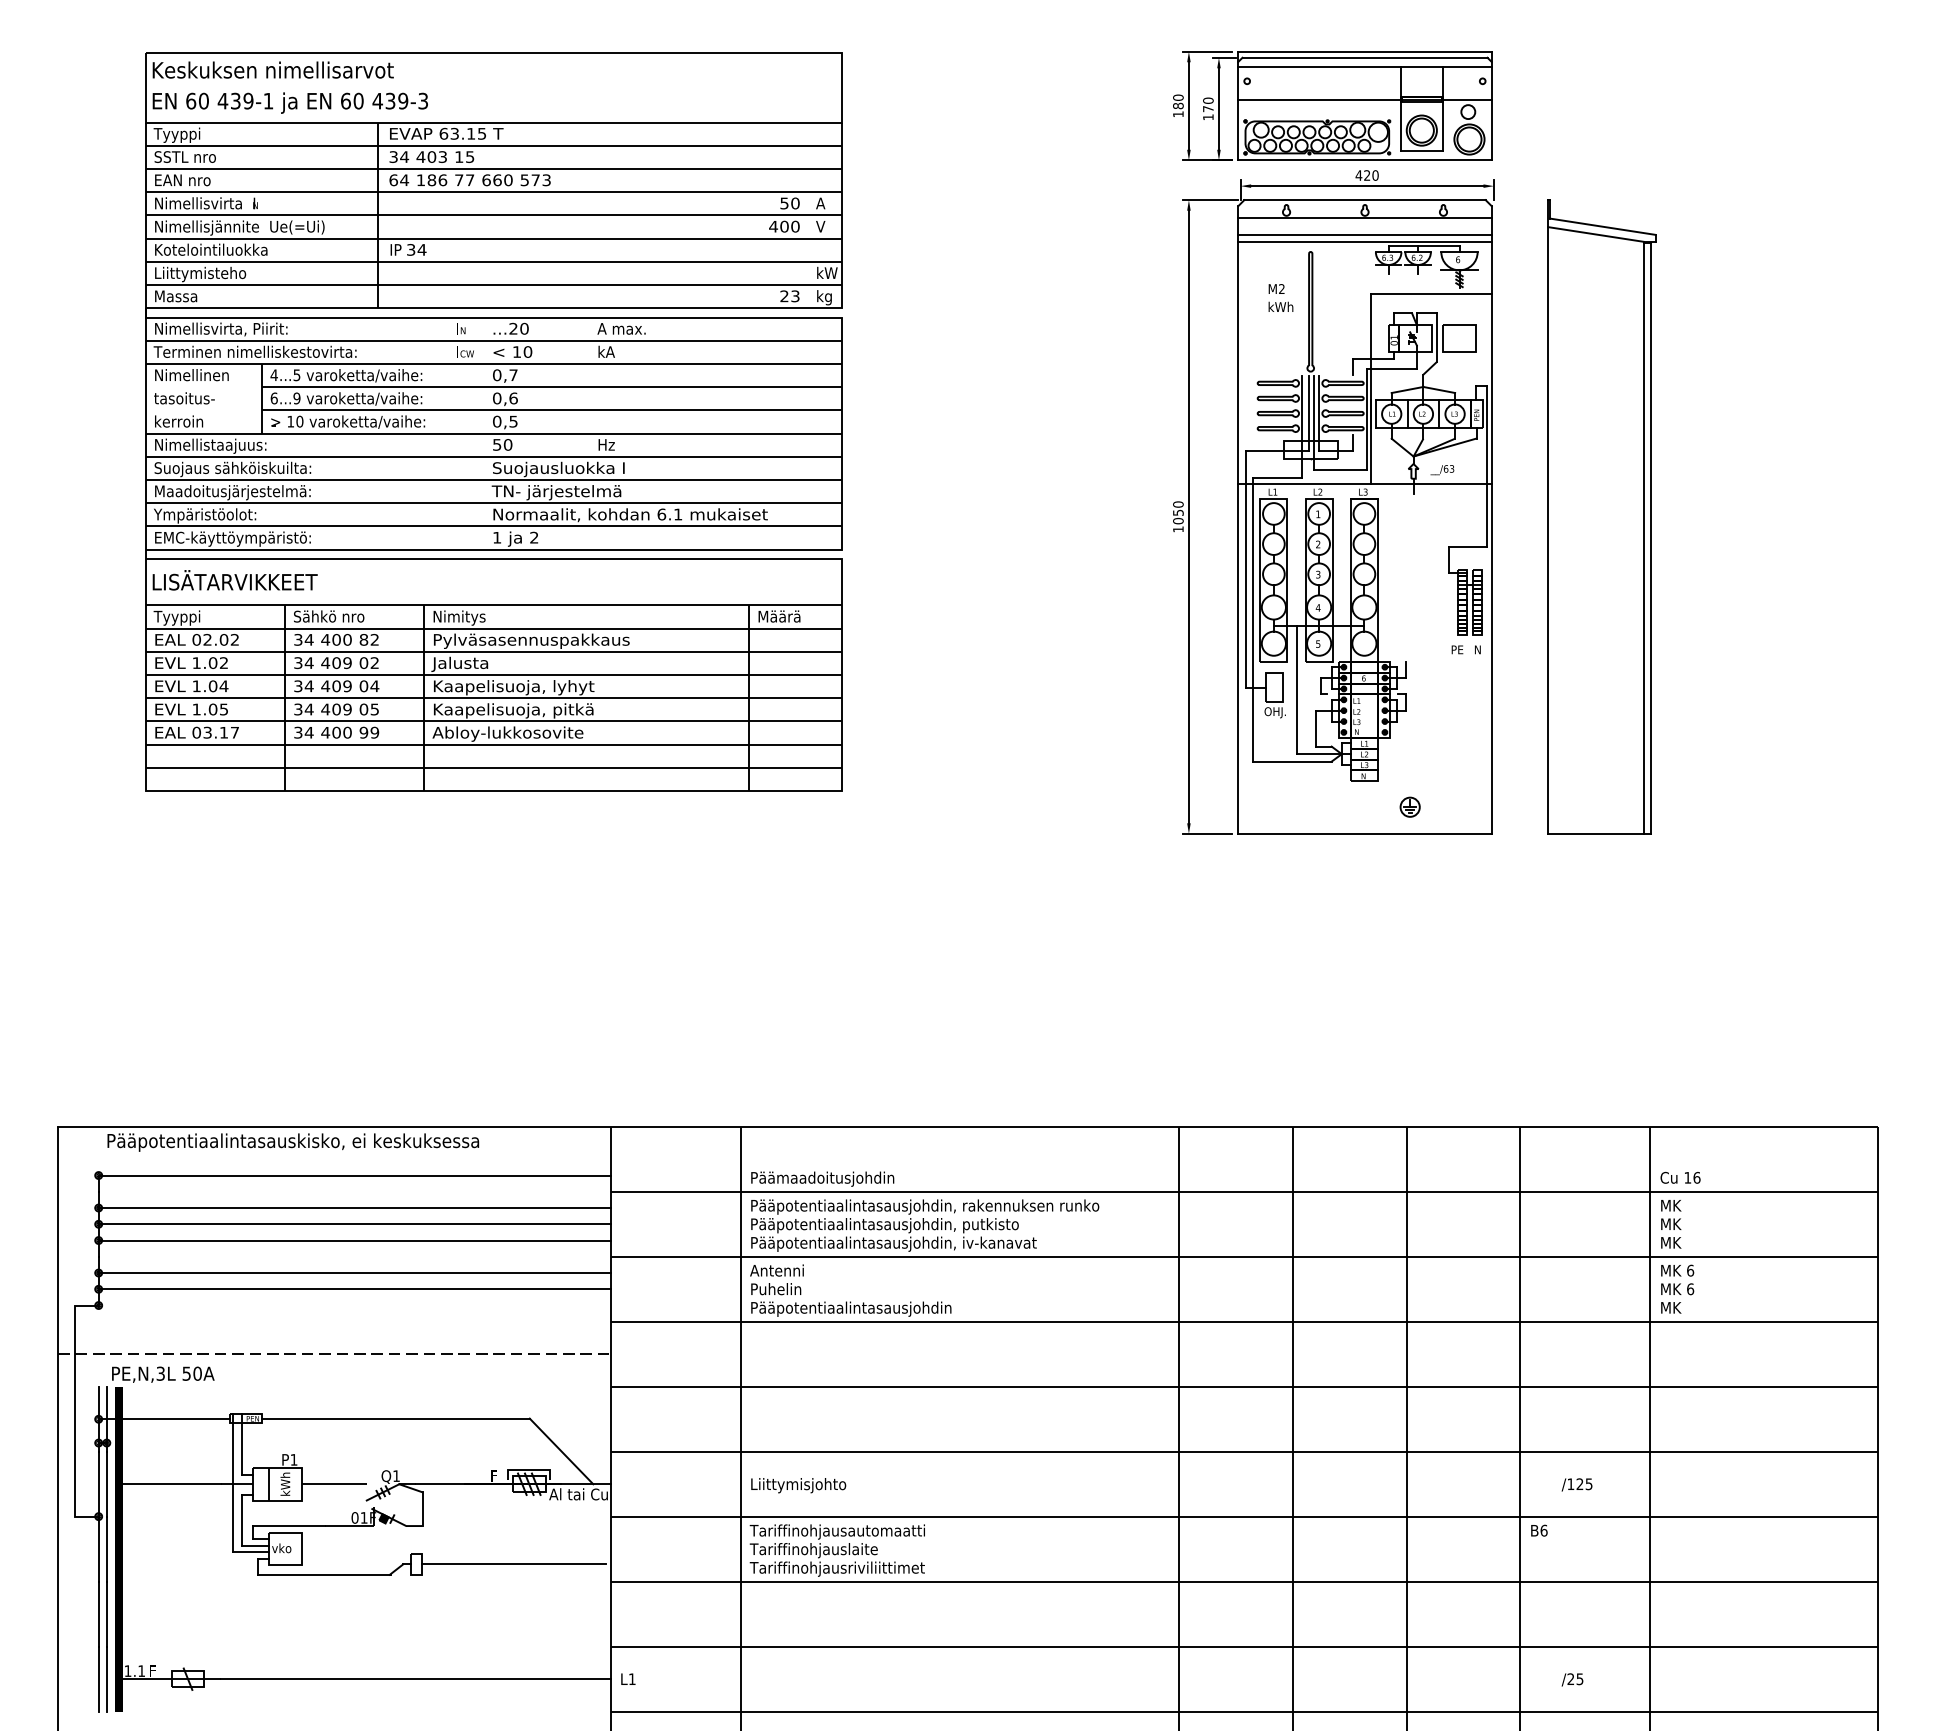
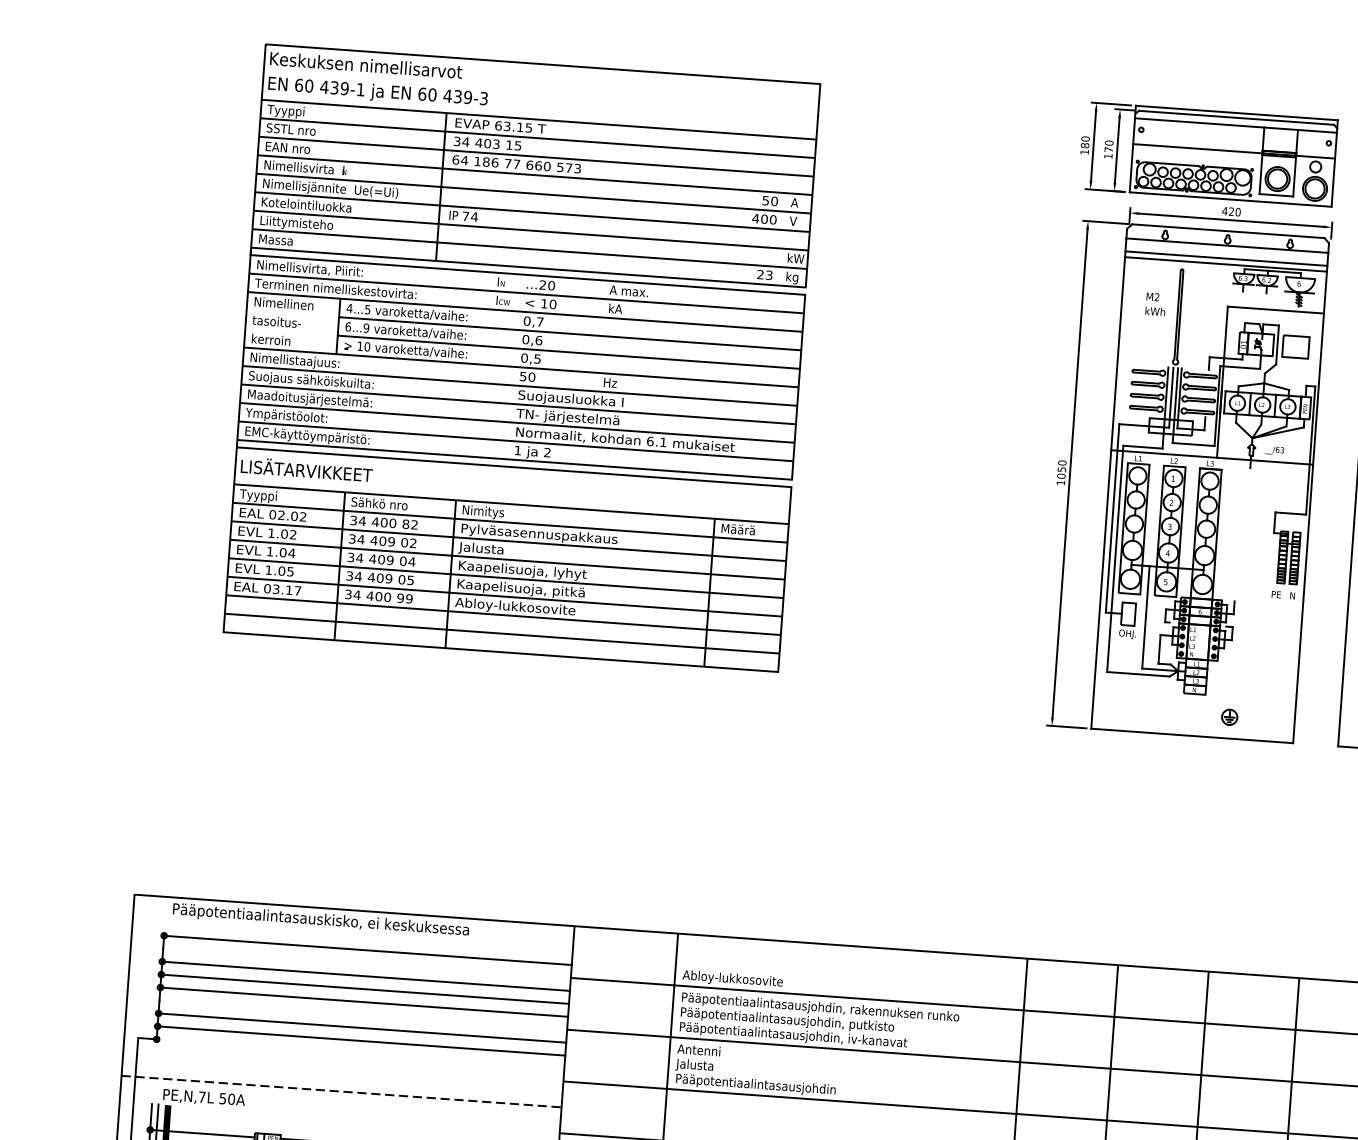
text: (411, 249) -> (466, 216), 34 -> 74
text: (822, 1178) -> (740, 979), Päämaadoitusjohdin -> Abloy-lukkosovite
text: (775, 1290) -> (696, 1065), Puhelin -> Jalusta
text: (160, 1373) -> (202, 1096), PE,N,3L -> PE,N,7L

